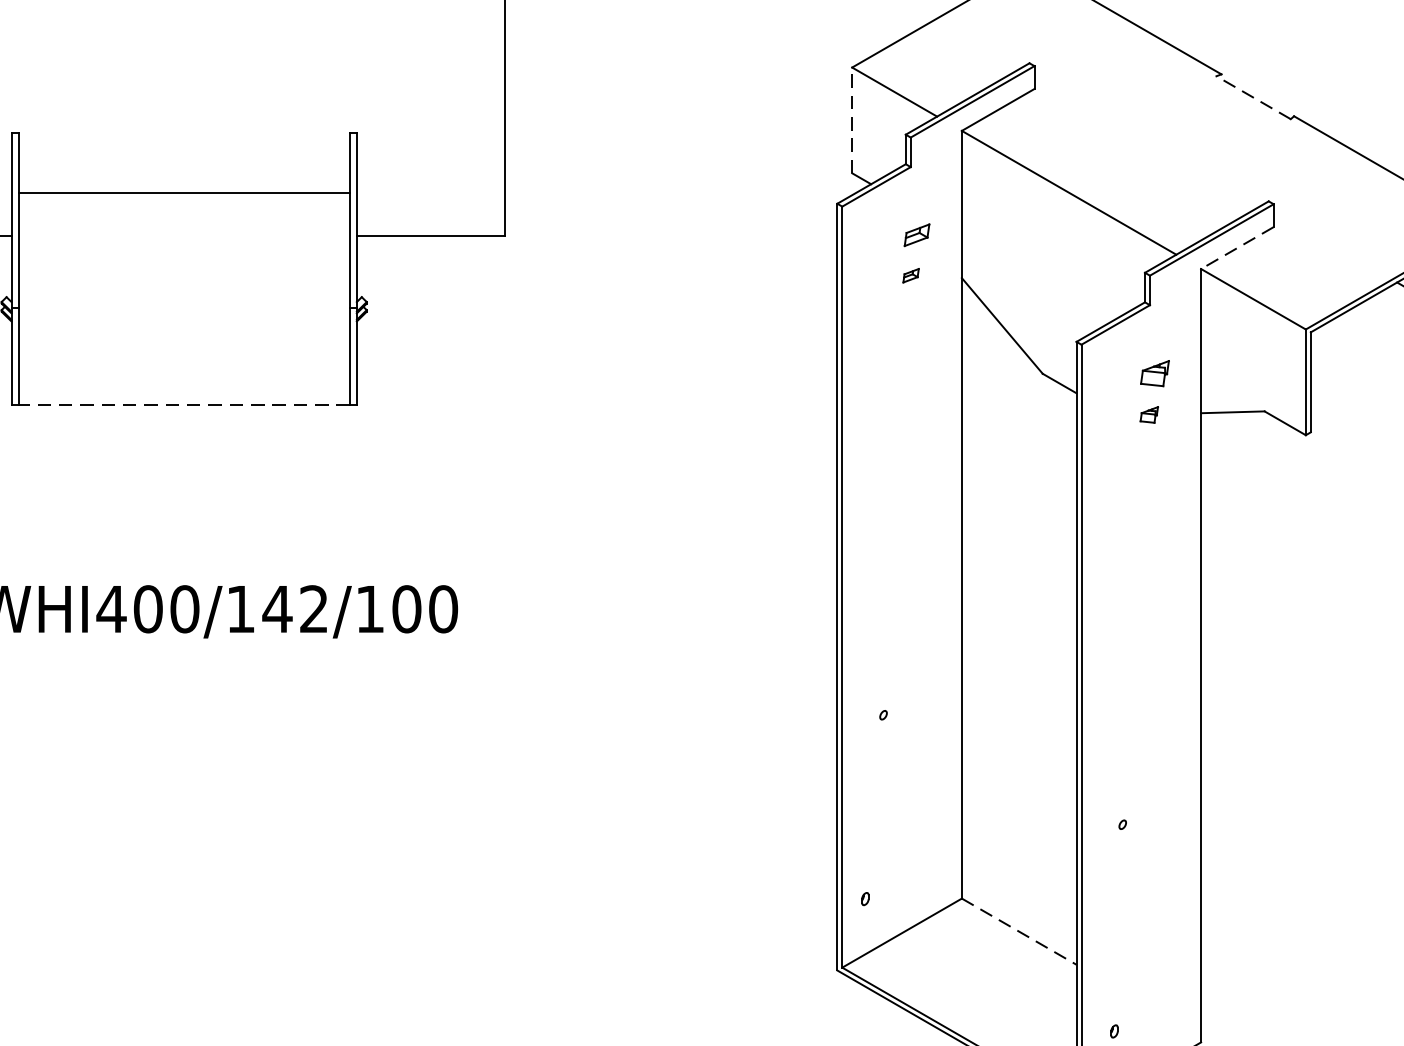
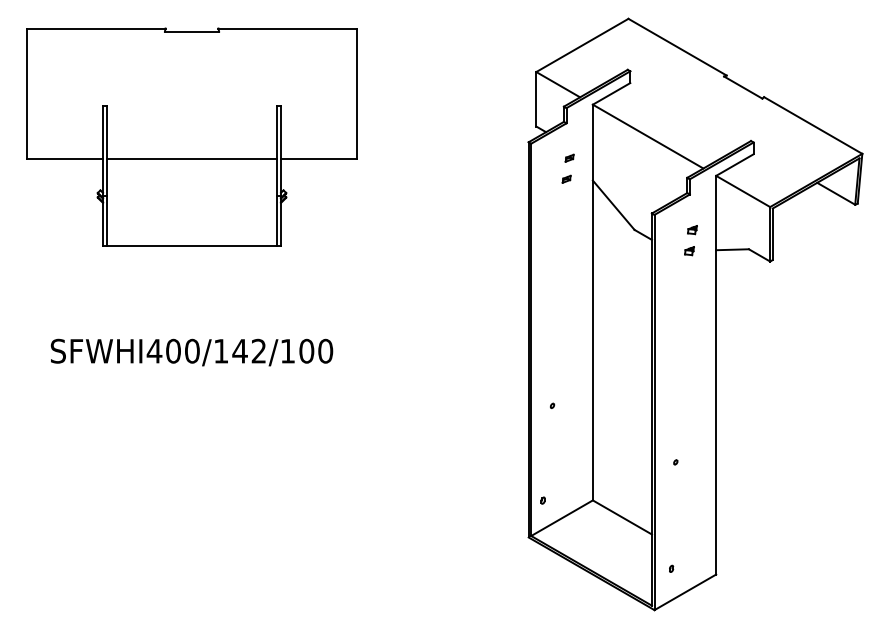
line: (1252, 97) -> (742, 87), dashed -> solid
line: (852, 118) -> (536, 98), dashed -> solid
line: (183, 192) -> (191, 158), moved
part: (916, 233) -> (569, 157), size x0.62
line: (1236, 248) -> (734, 165), dashed -> solid
part: (1155, 374) -> (692, 230), size x0.62
line: (183, 405) -> (191, 246), dashed -> solid
line: (1019, 931) -> (622, 517), dashed -> solid

